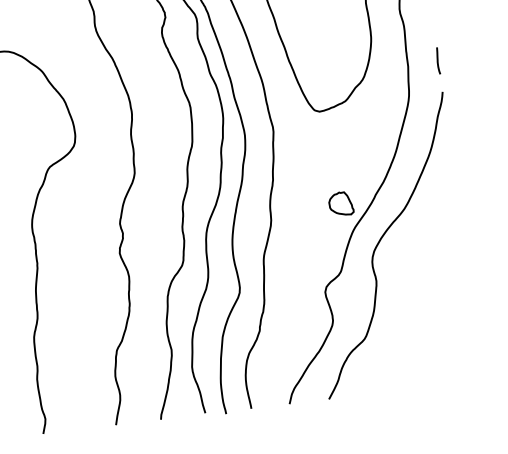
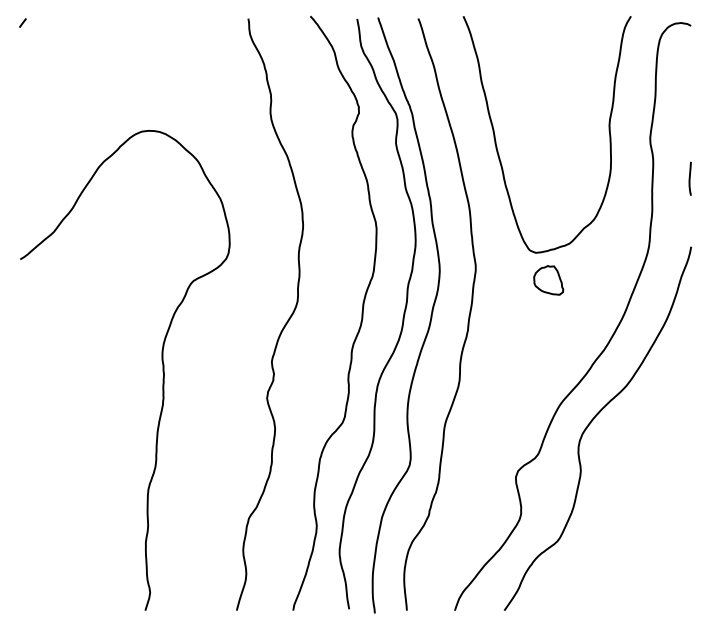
line: (437, 60) -> (689, 178), moved
part: (340, 204) -> (548, 280), moved

